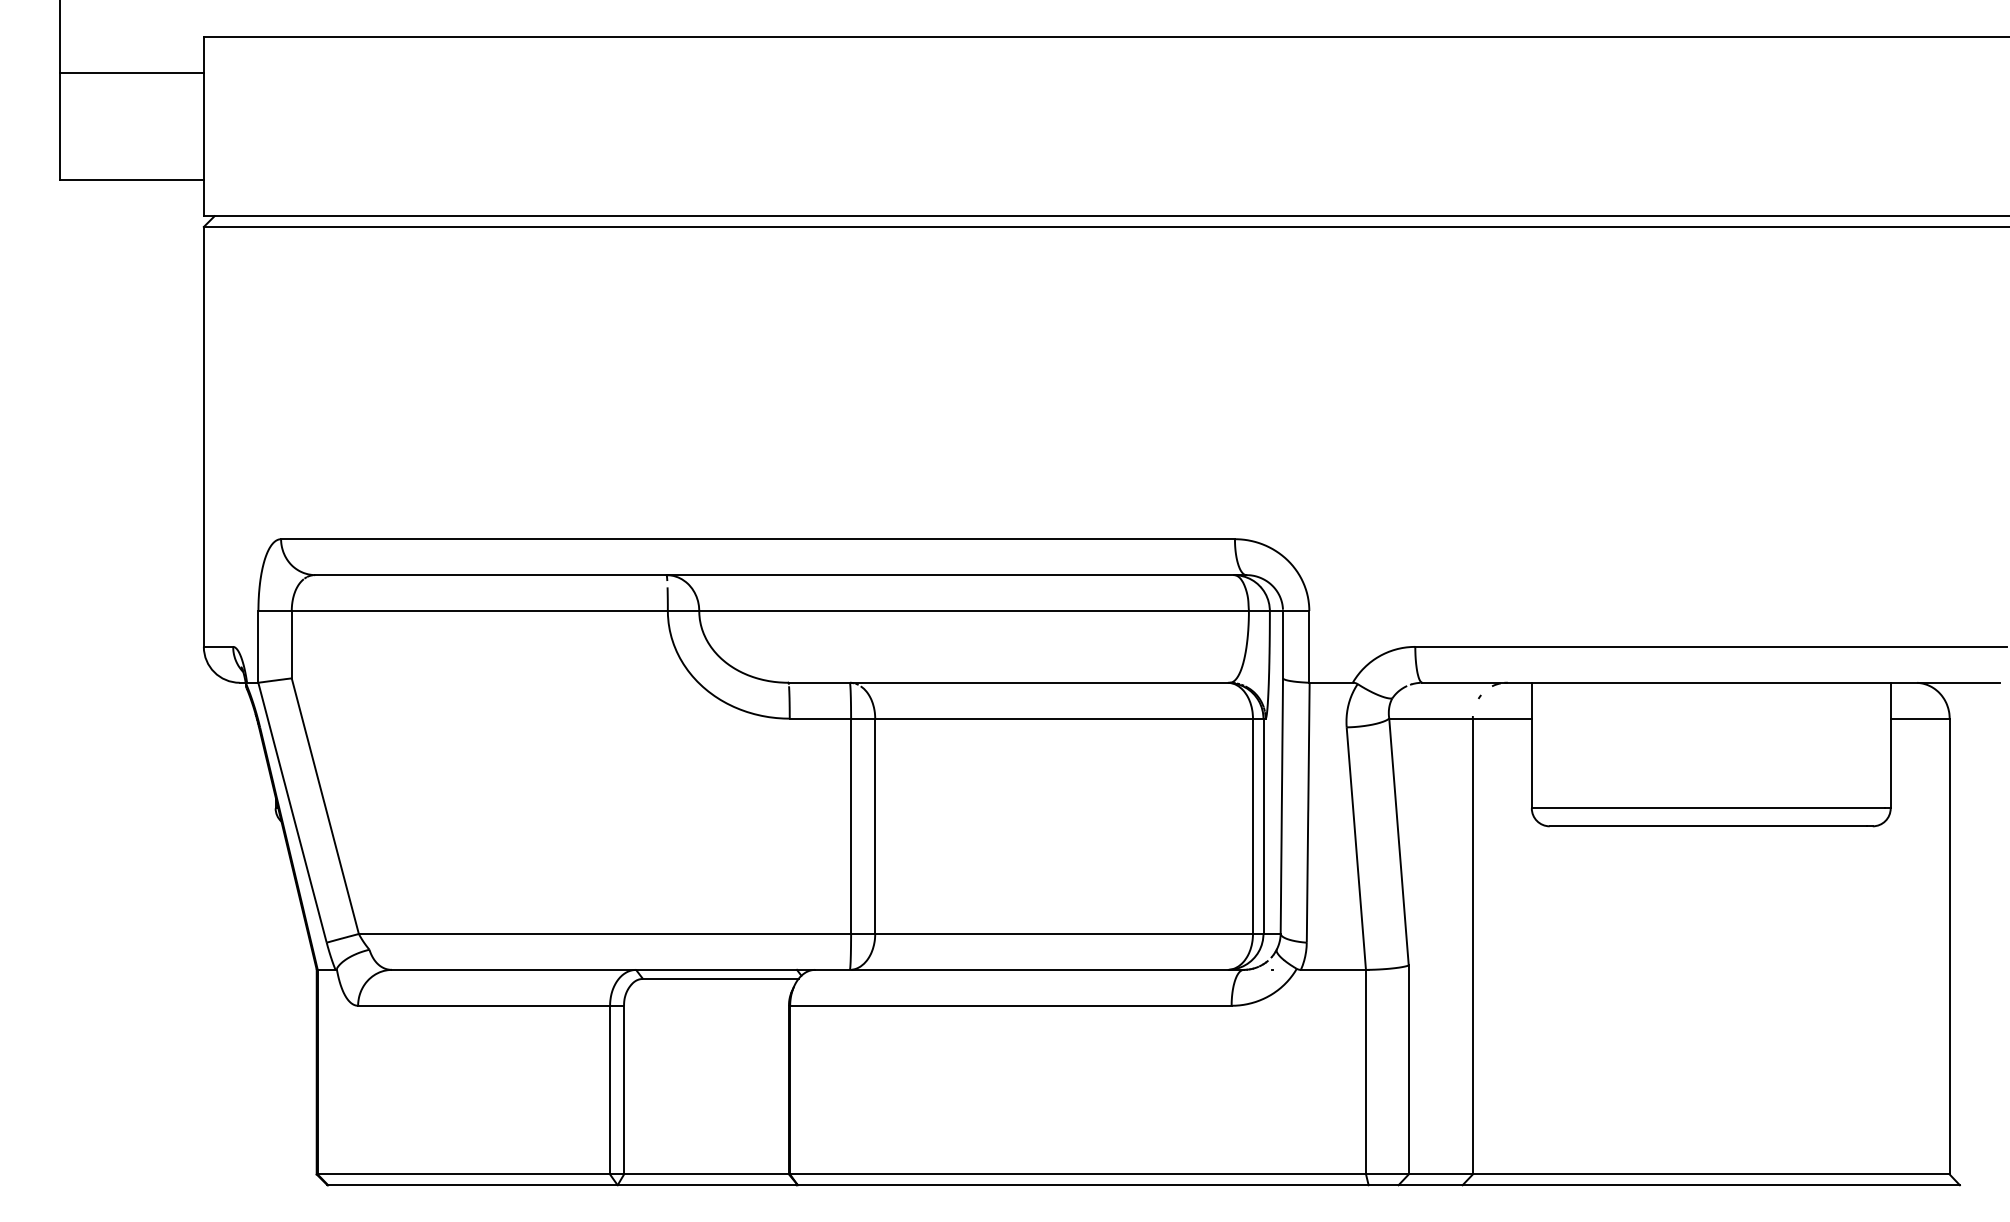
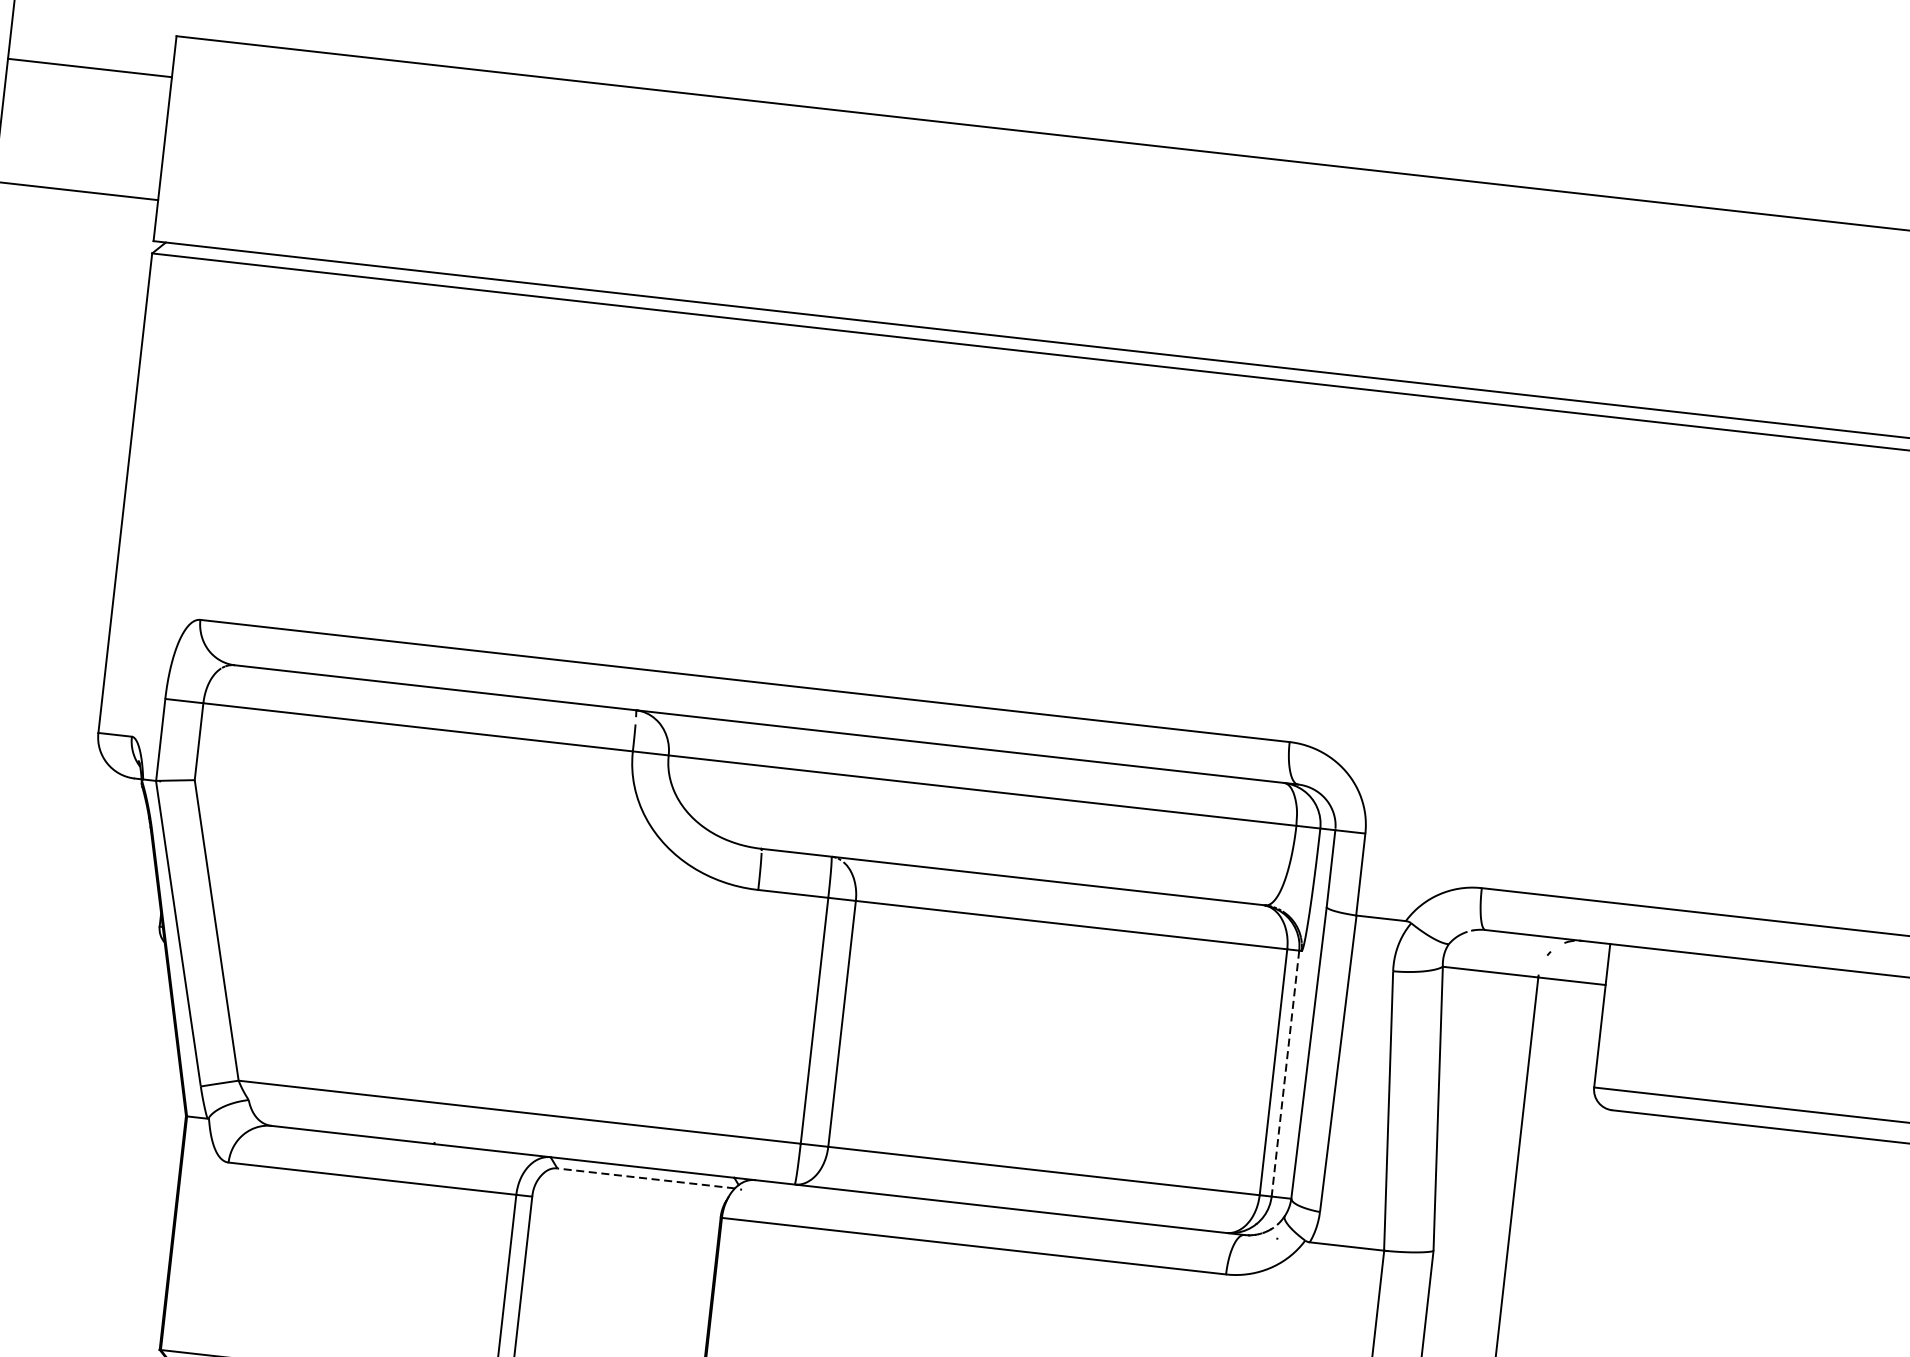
line: (1263, 826) -> (1285, 1073), solid -> dashed
line: (720, 979) -> (645, 1178), solid -> dashed

